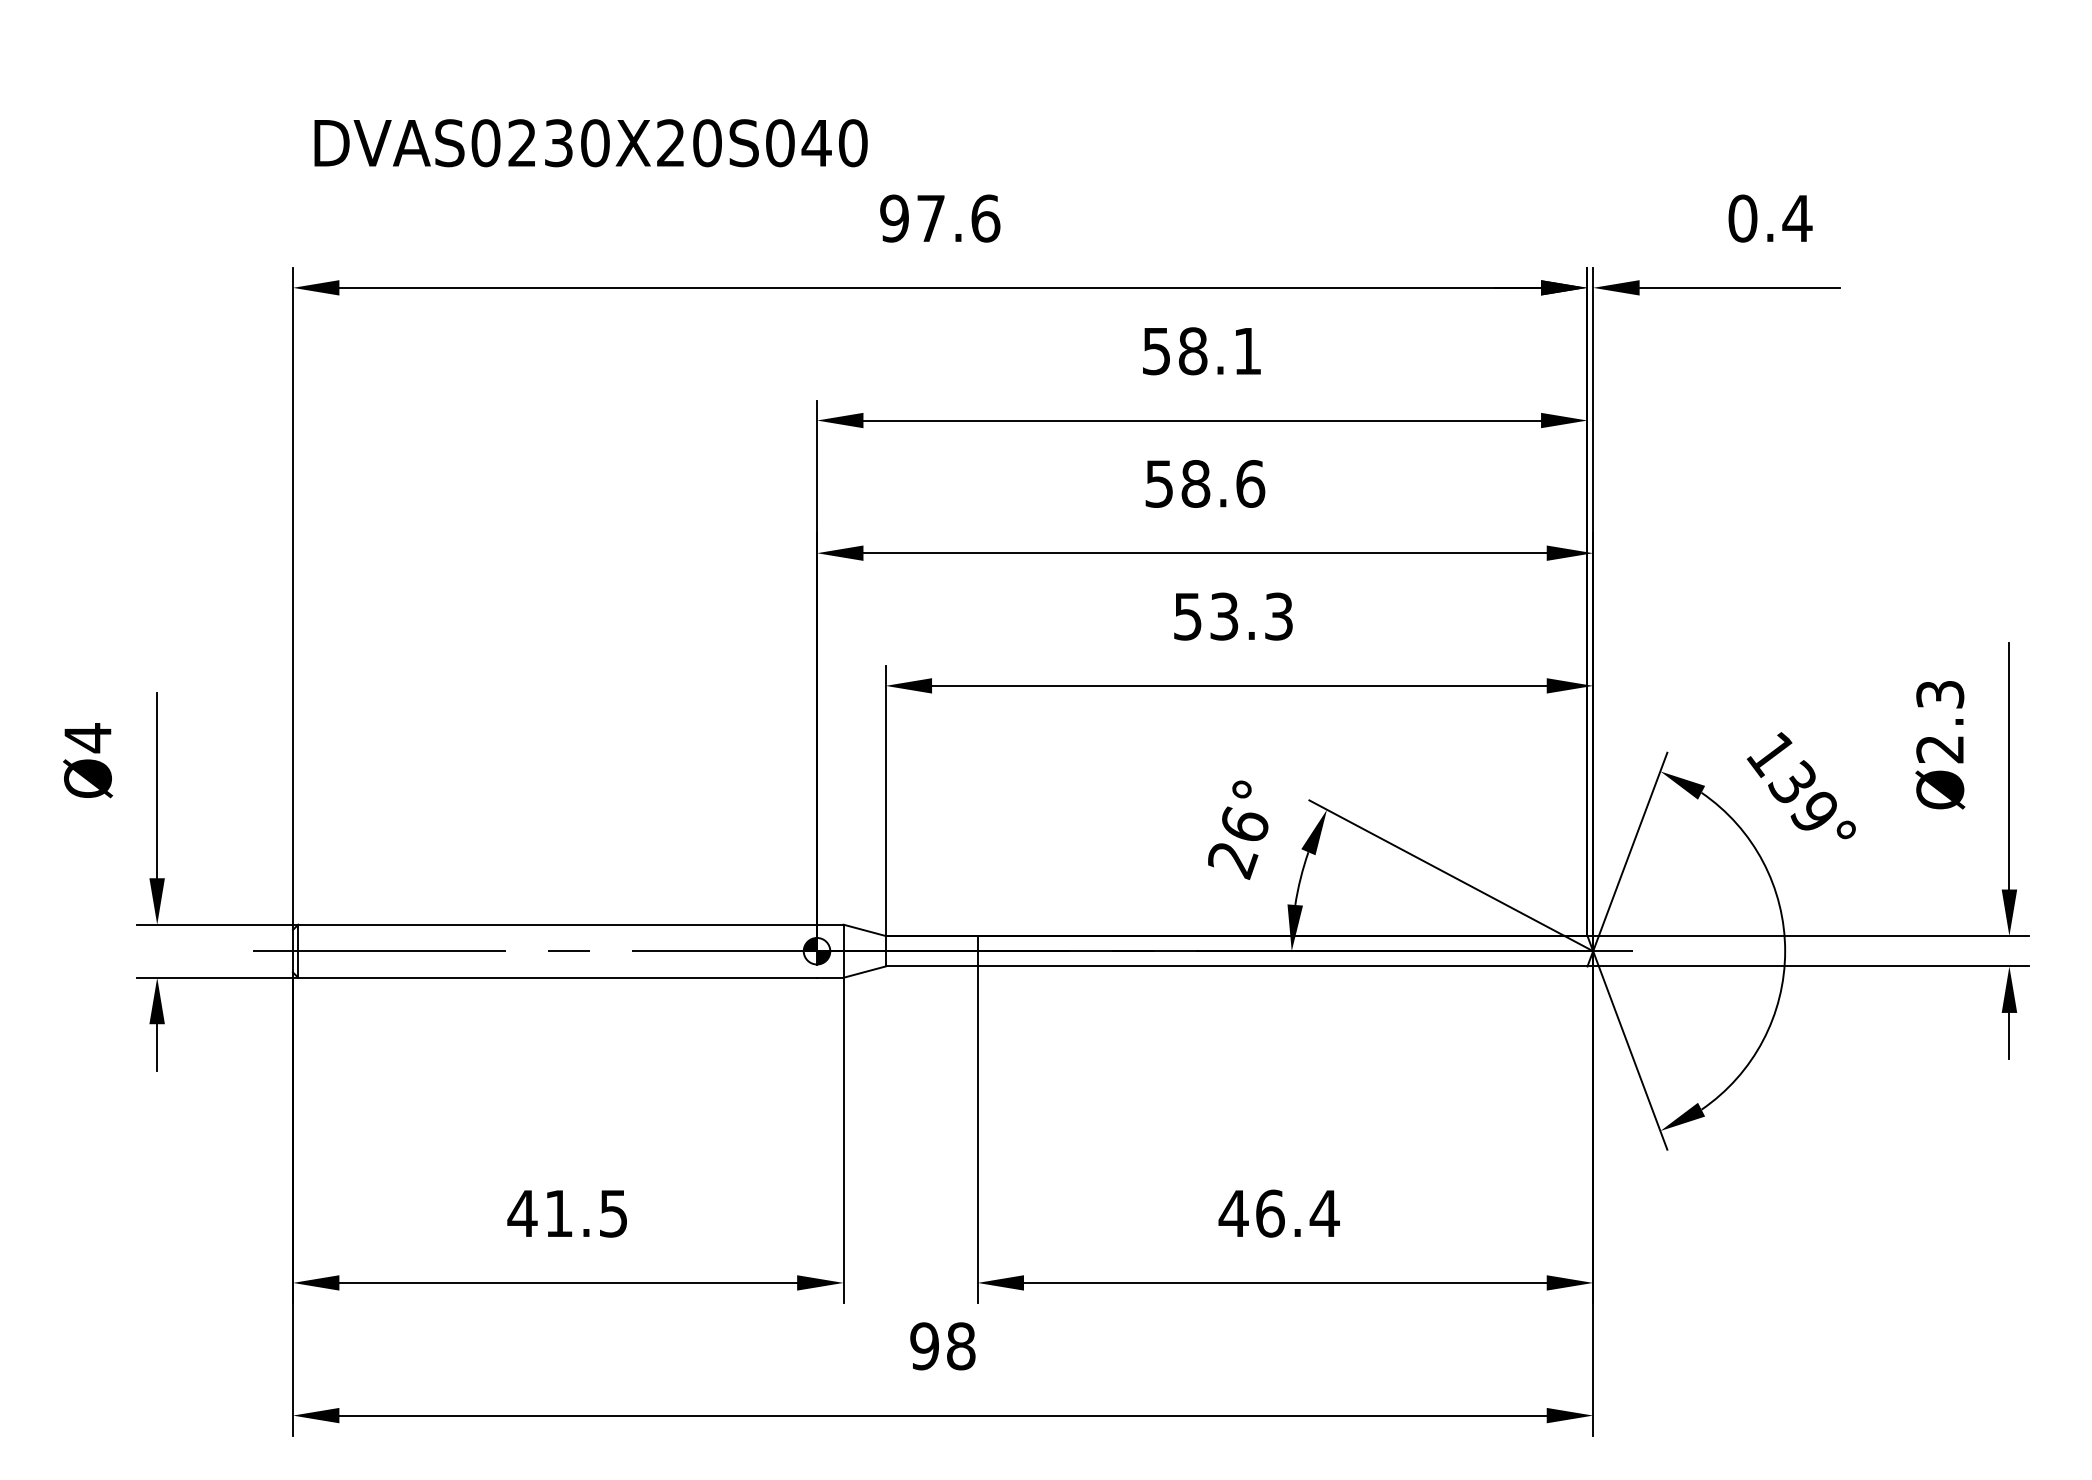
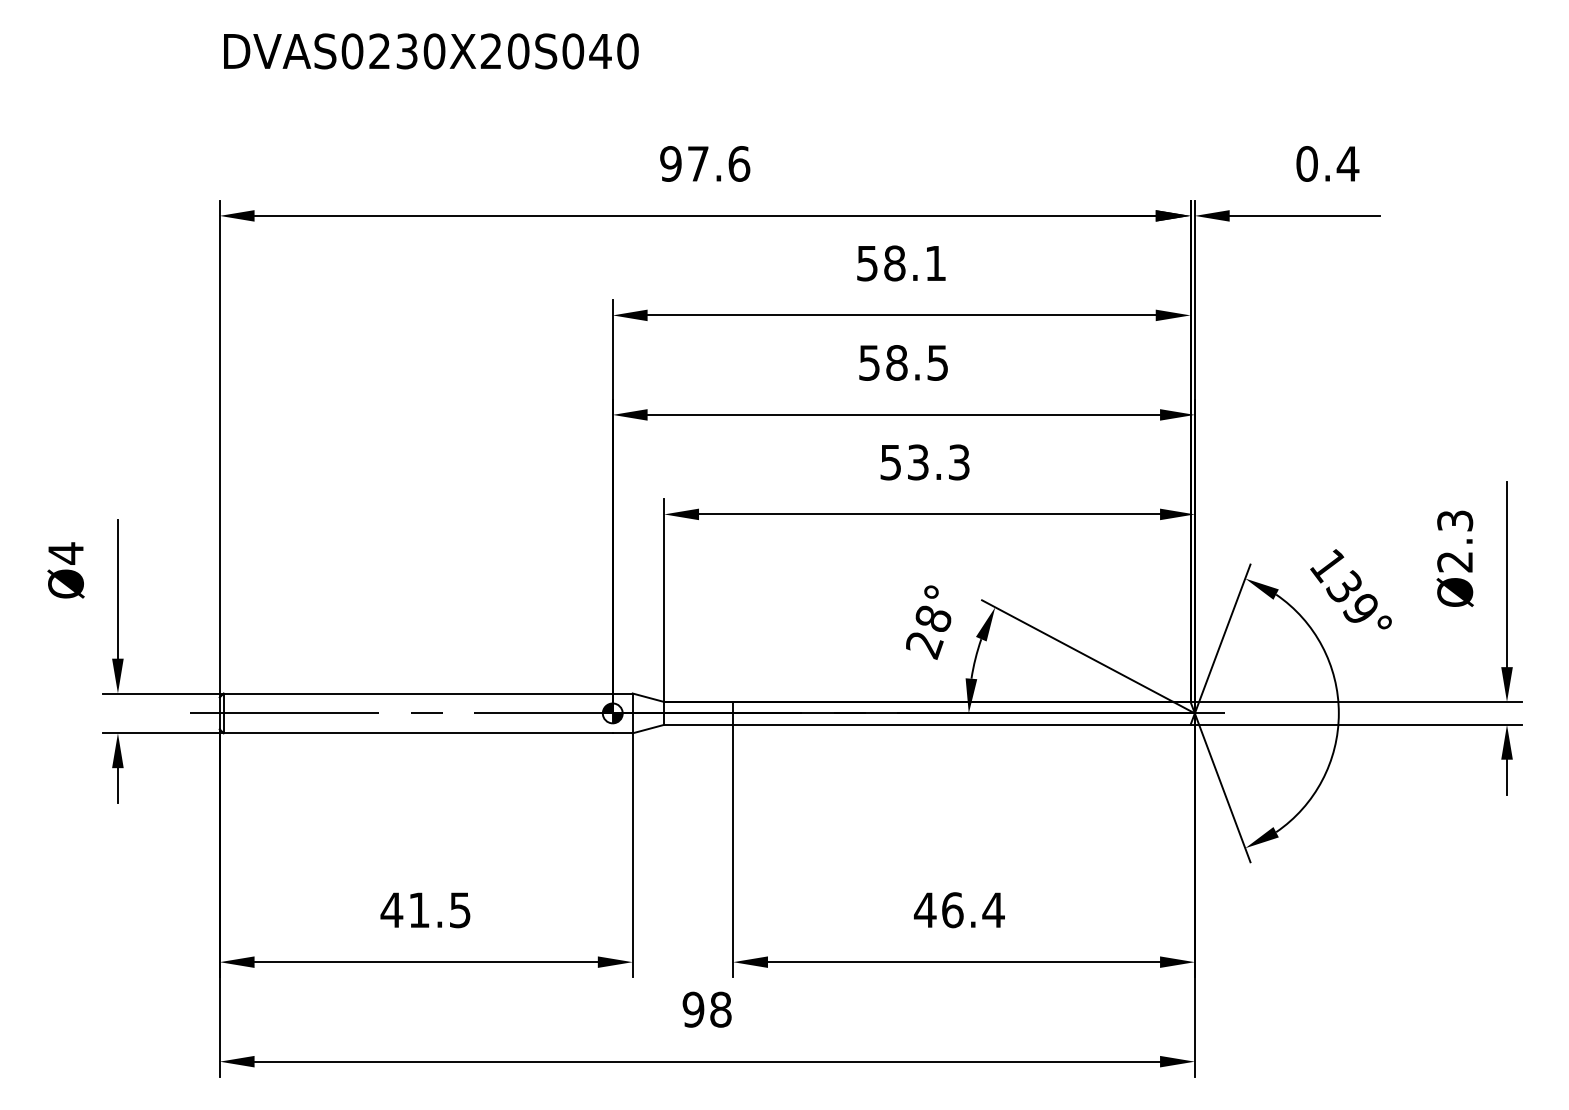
text: (591, 143) -> (431, 51), moved
text: (1250, 483) -> (937, 362), 58.6 -> 58.5
text: (1244, 824) -> (933, 618), 26° -> 28°

